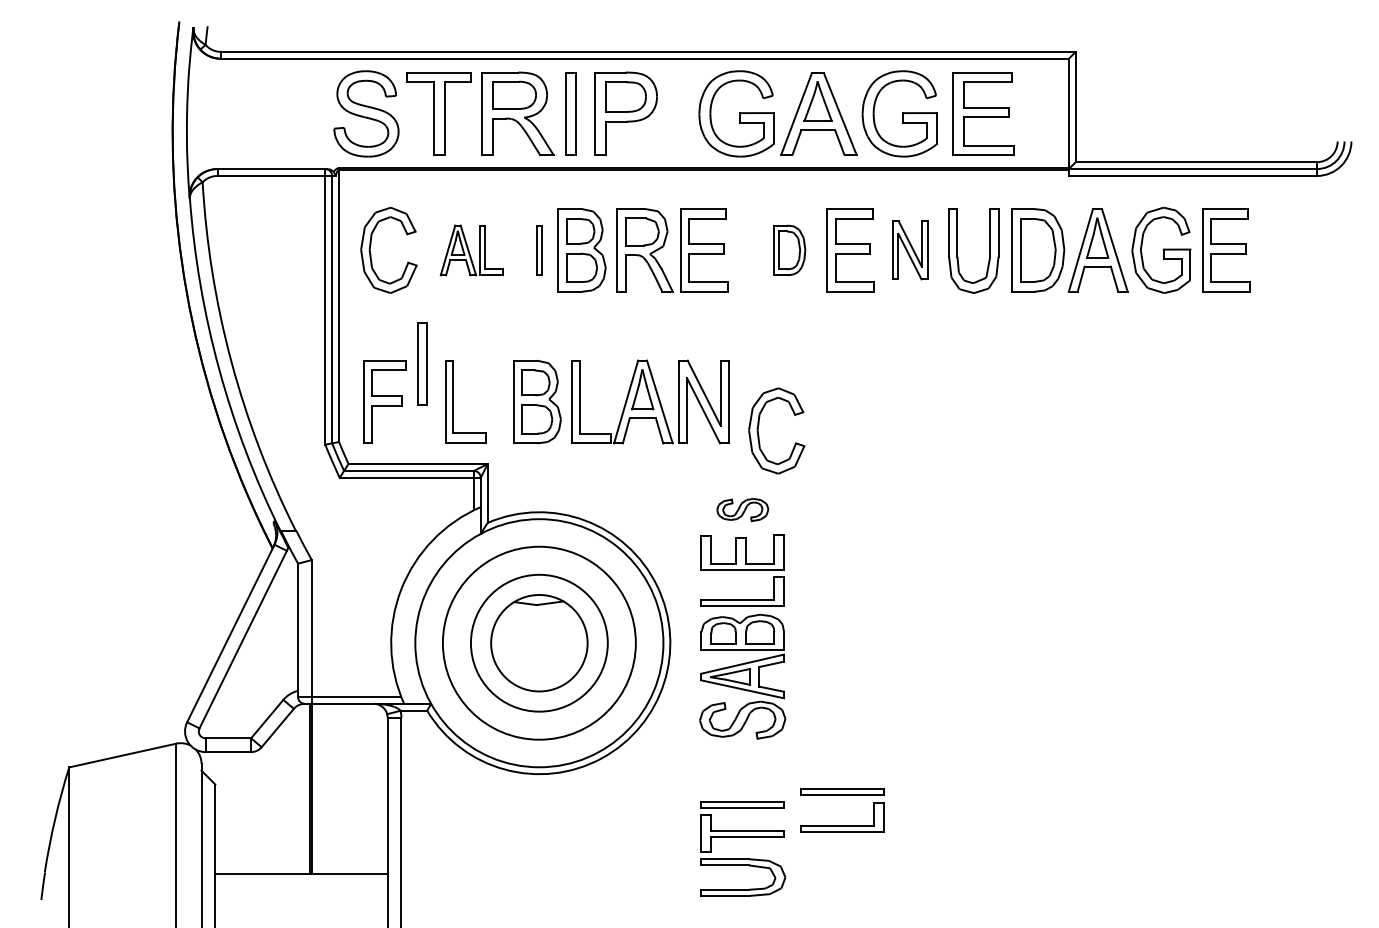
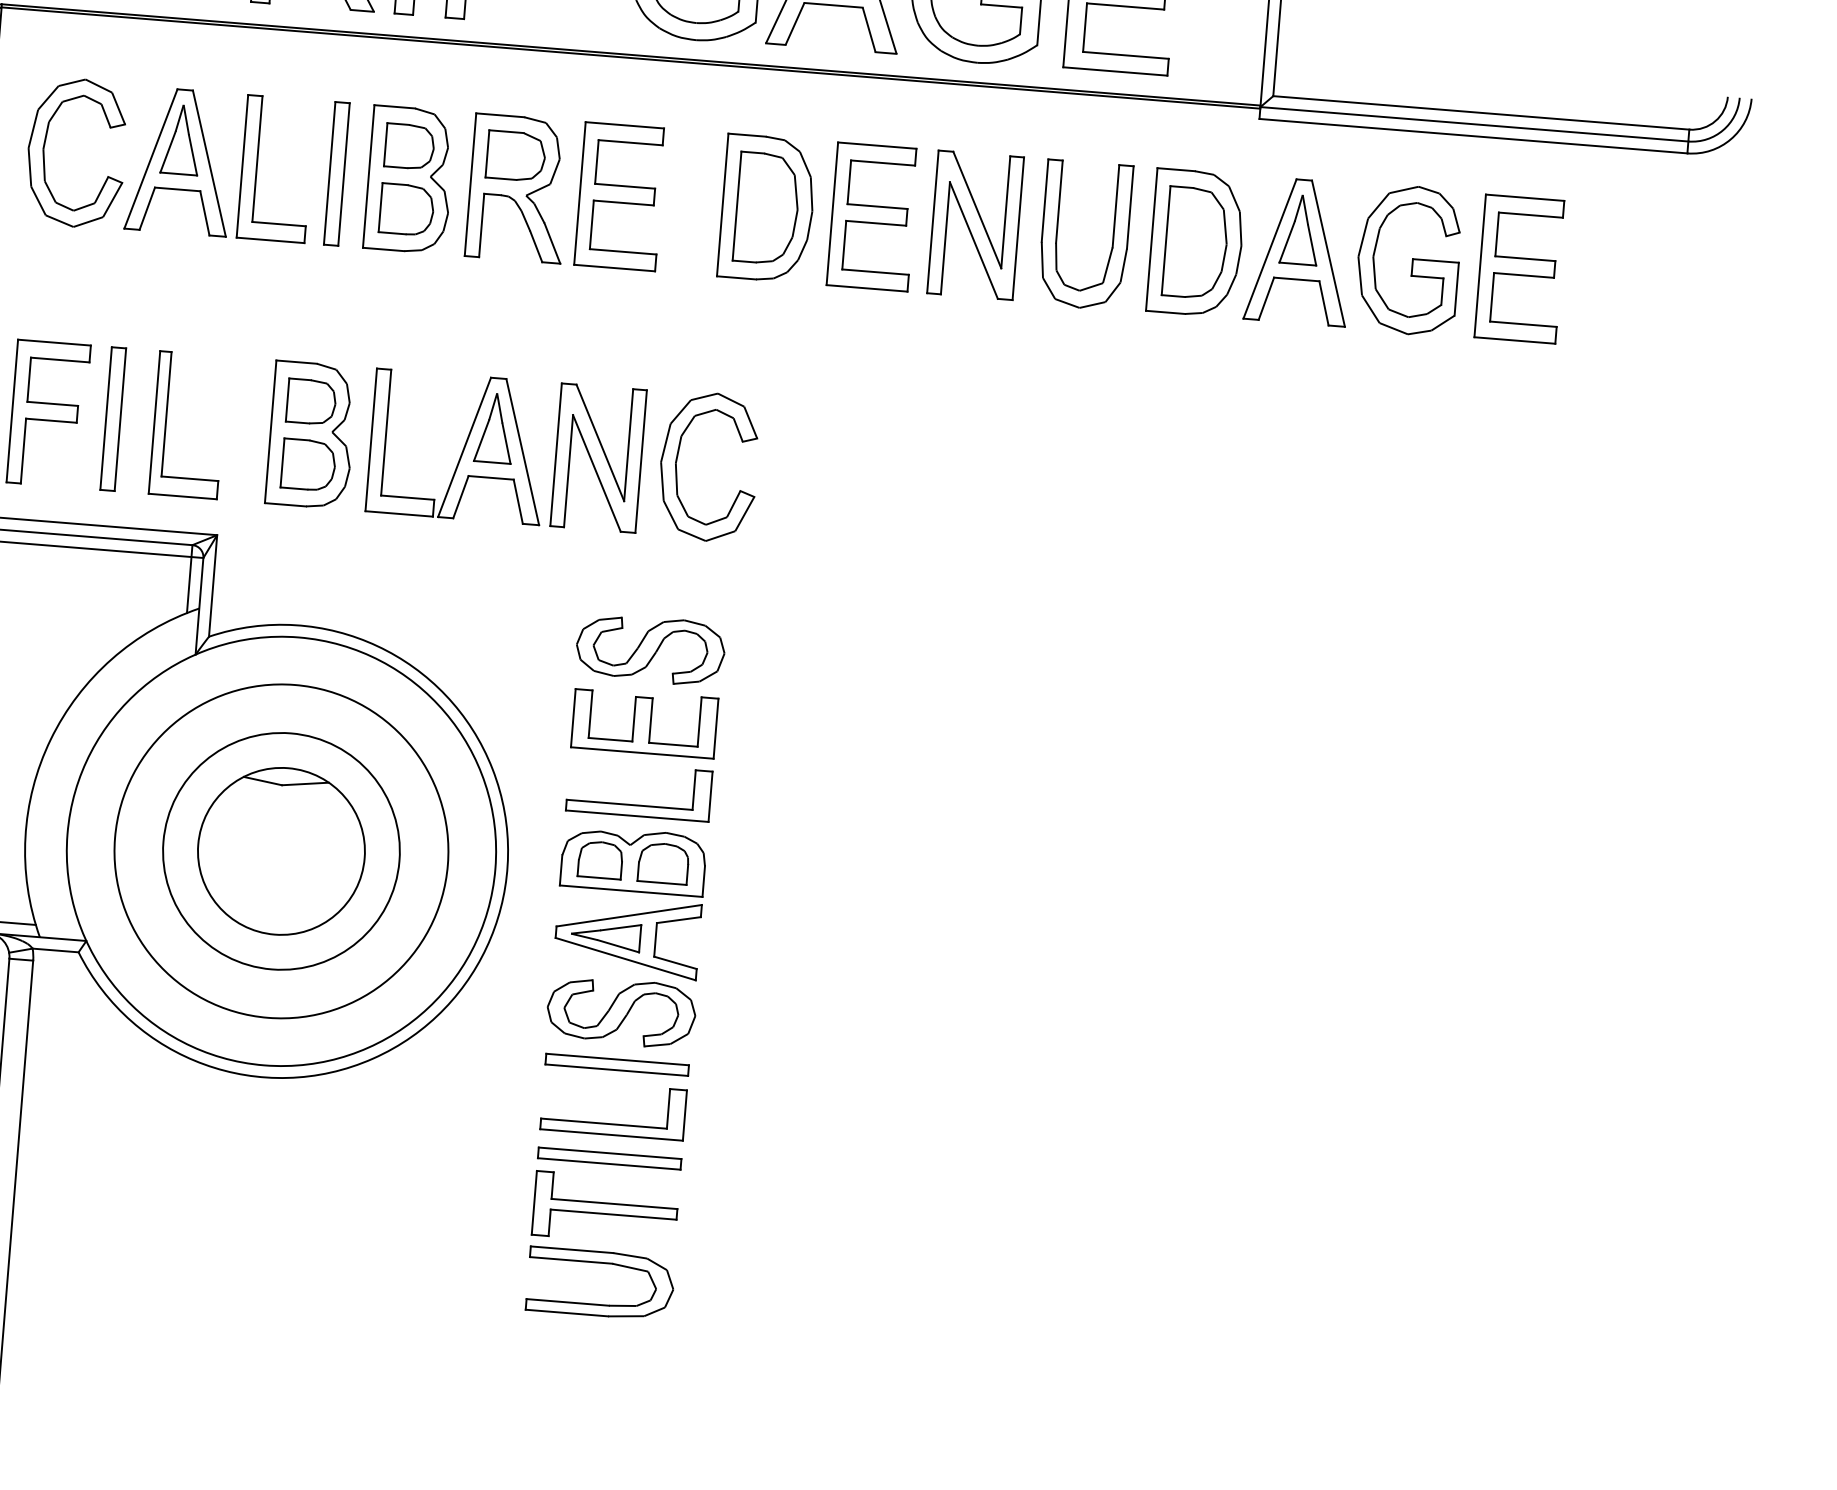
part: (471, 250) -> (218, 164), size x1.67
part: (539, 250) -> (336, 174), size x1.67
part: (789, 250) -> (767, 208), size x1.67
part: (909, 250) -> (974, 225), size x1.43
part: (422, 363) -> (113, 418), moved
part: (759, 425) -> (679, 455), moved
part: (742, 509) -> (650, 648), size x1.67
part: (842, 795) -> (616, 1071), moved

